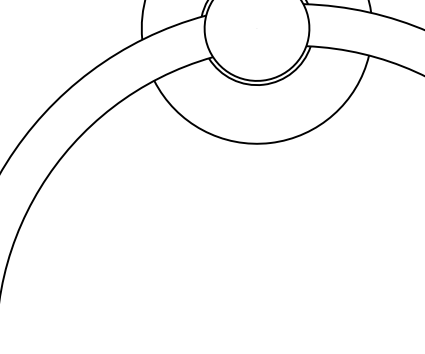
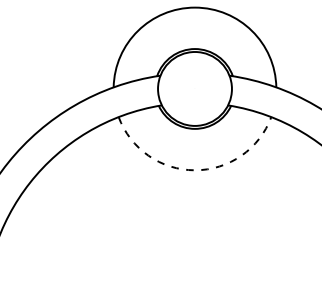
arc: (271, 143) -> (195, 170), solid -> dashed

